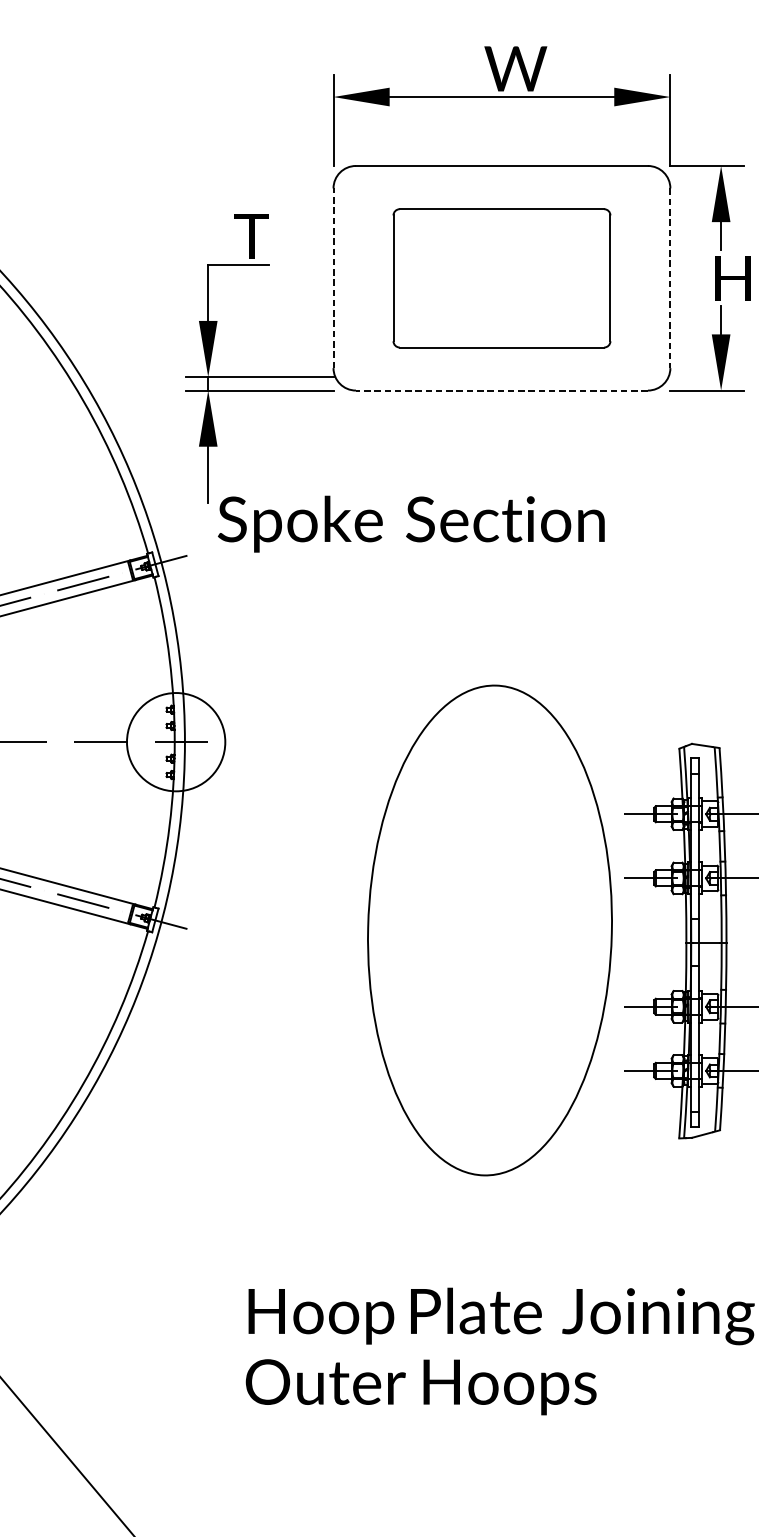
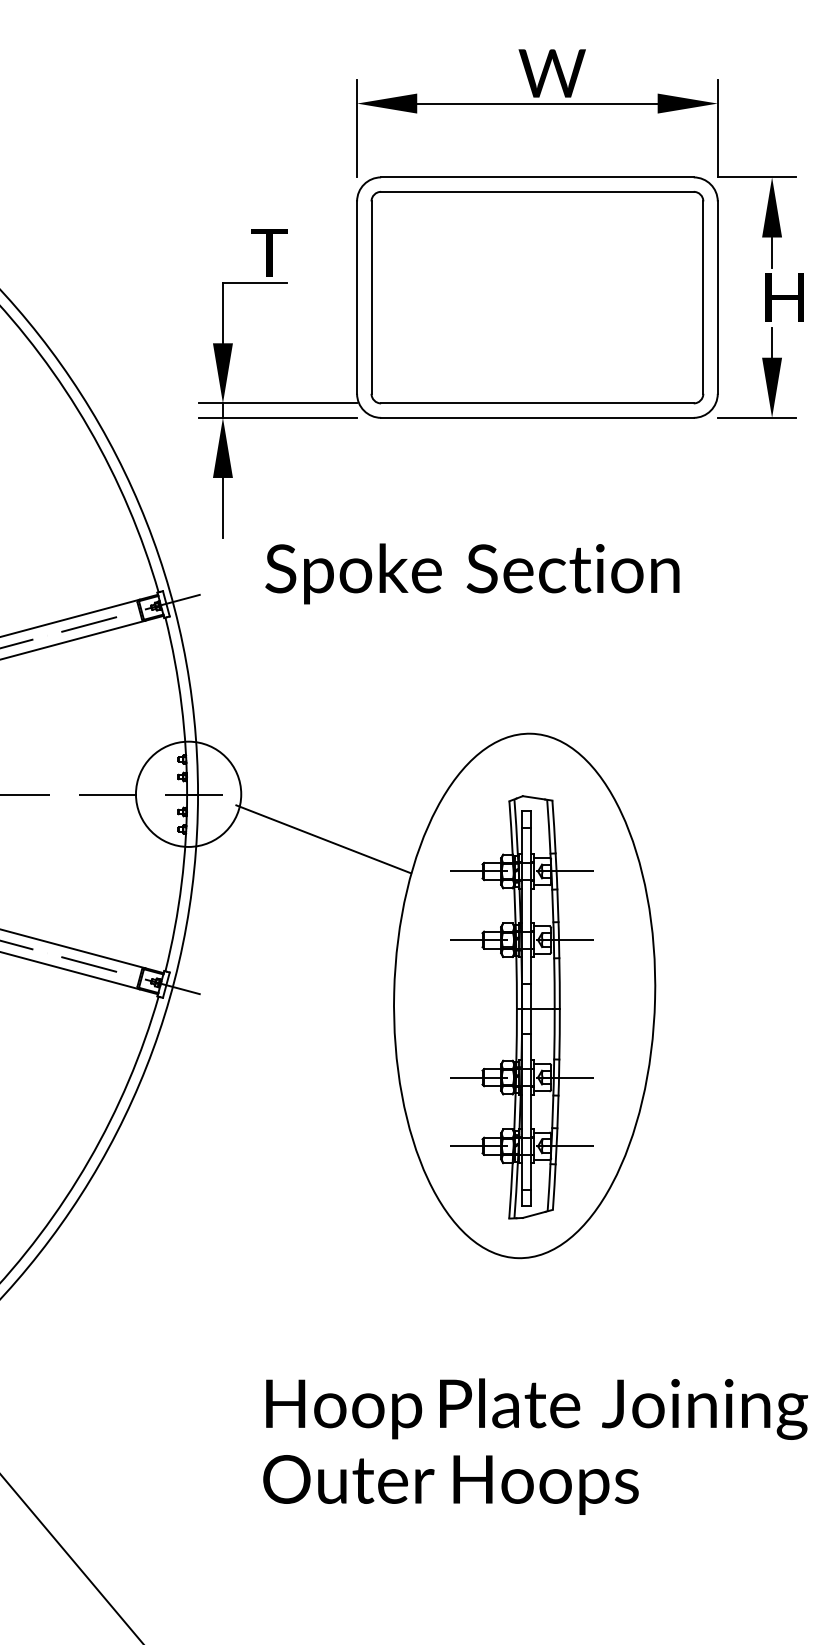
line: (333, 278) -> (357, 297), dashed -> solid
part: (502, 278) -> (537, 297), size x1.43
line: (670, 279) -> (717, 298), dashed -> solid
line: (501, 390) -> (536, 417), dashed -> solid
text: (411, 523) -> (472, 573), moved
line: (302, 784) -> (323, 839), added
part: (690, 941) -> (521, 1007), moved

